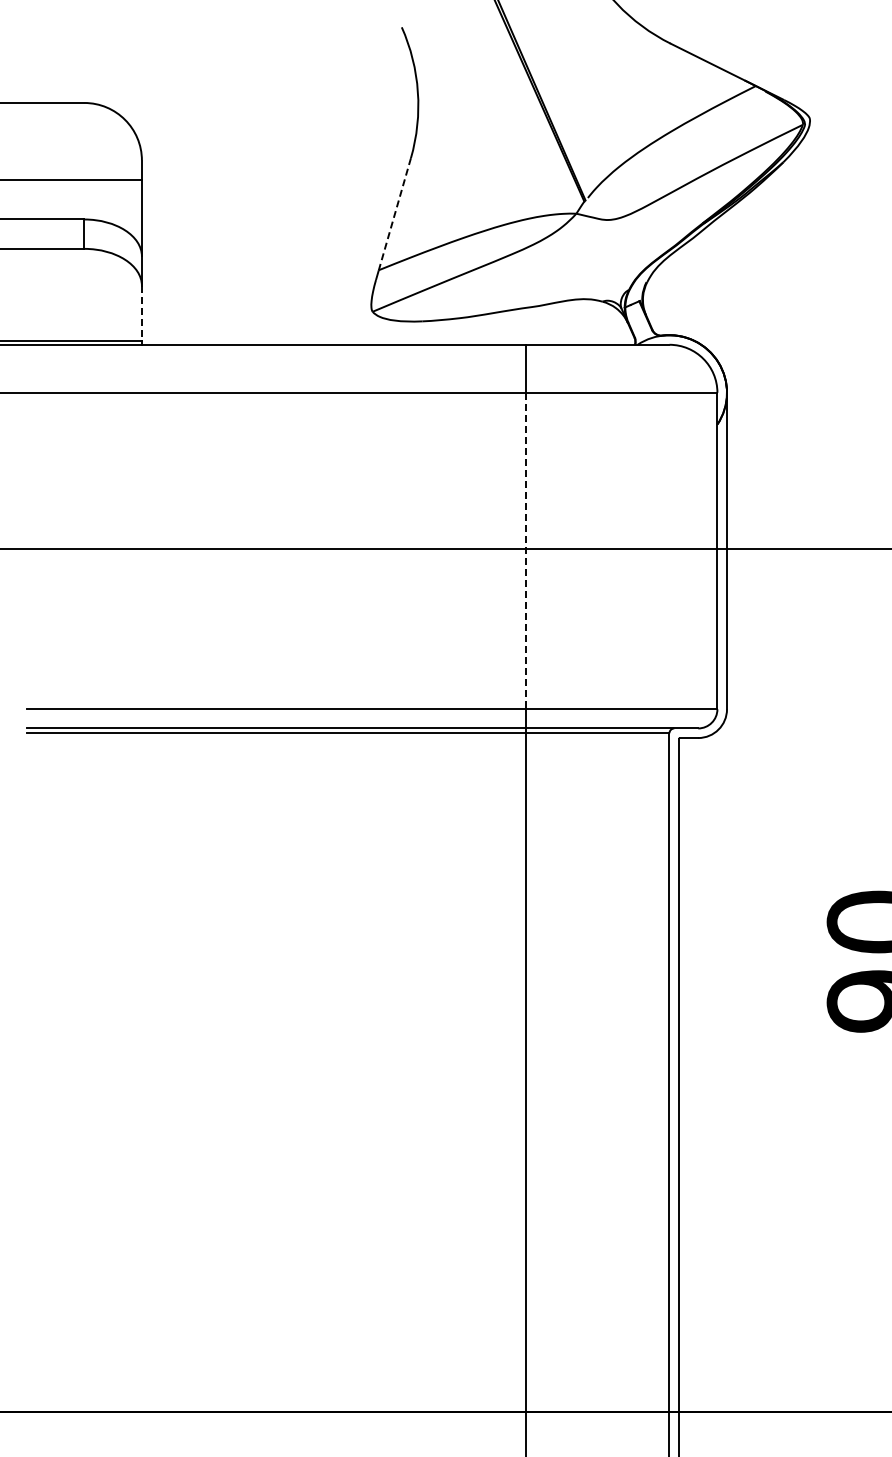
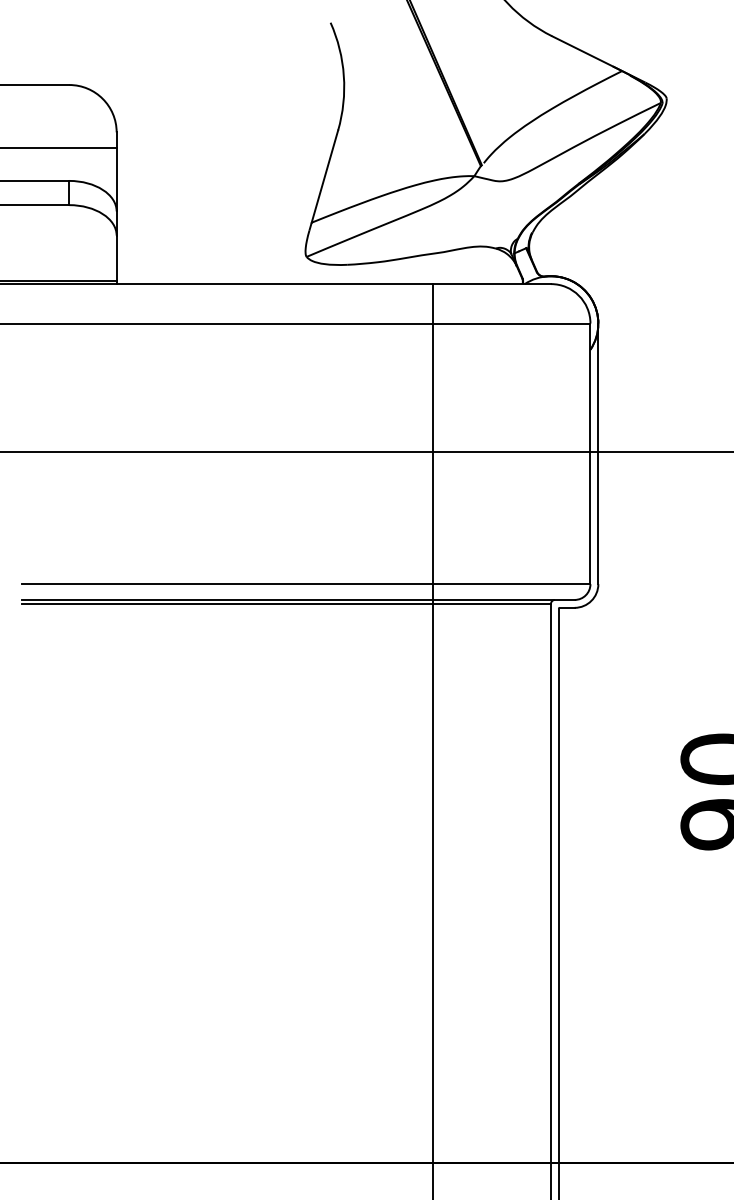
line: (394, 214) -> (324, 176), dashed -> solid
line: (141, 313) -> (116, 258), dashed -> solid
line: (525, 551) -> (432, 454), dashed -> solid

